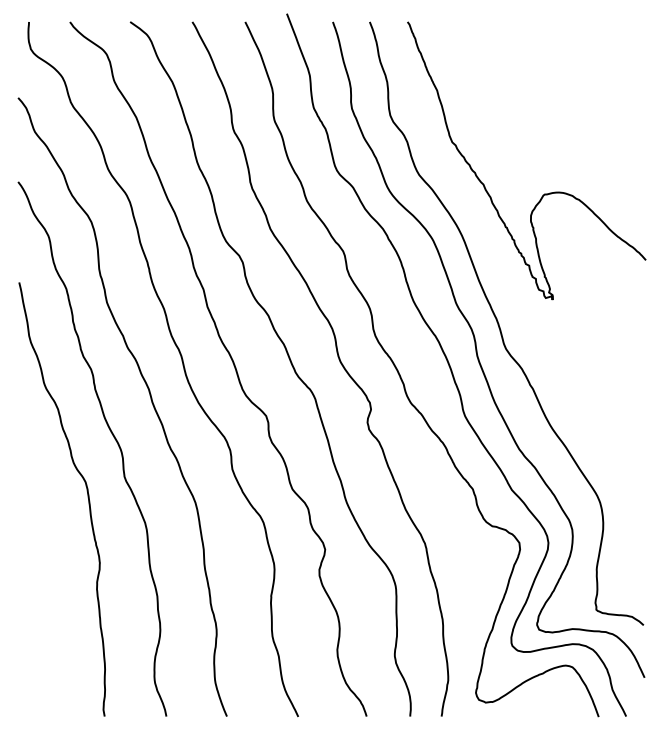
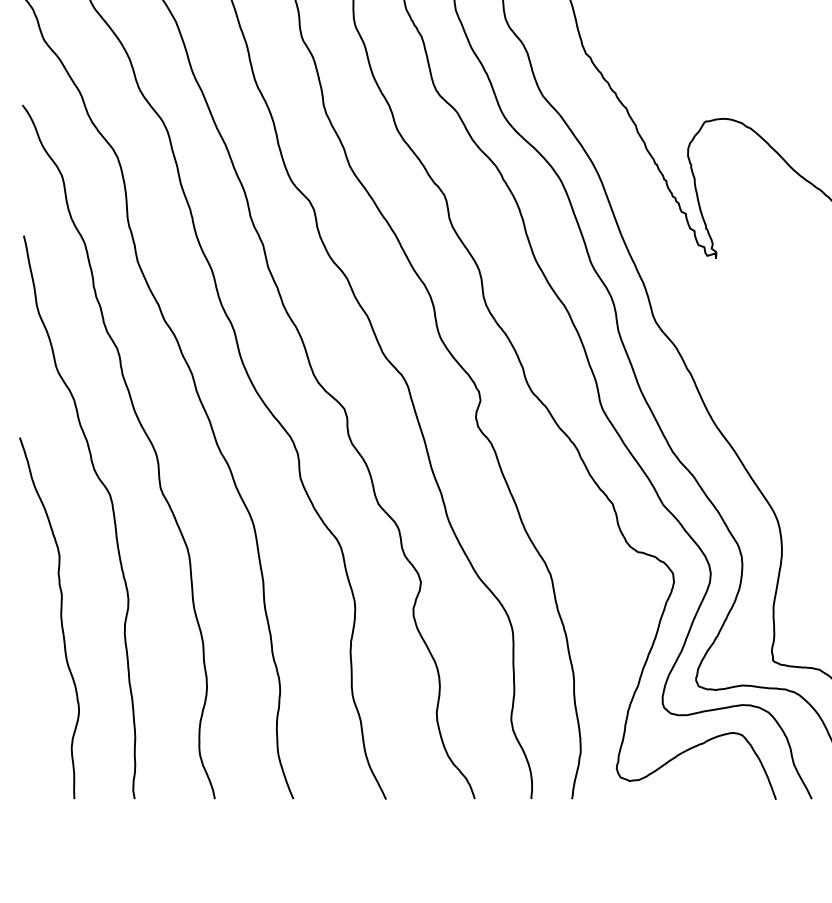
curve: (47, 577) -> (60, 618), added

